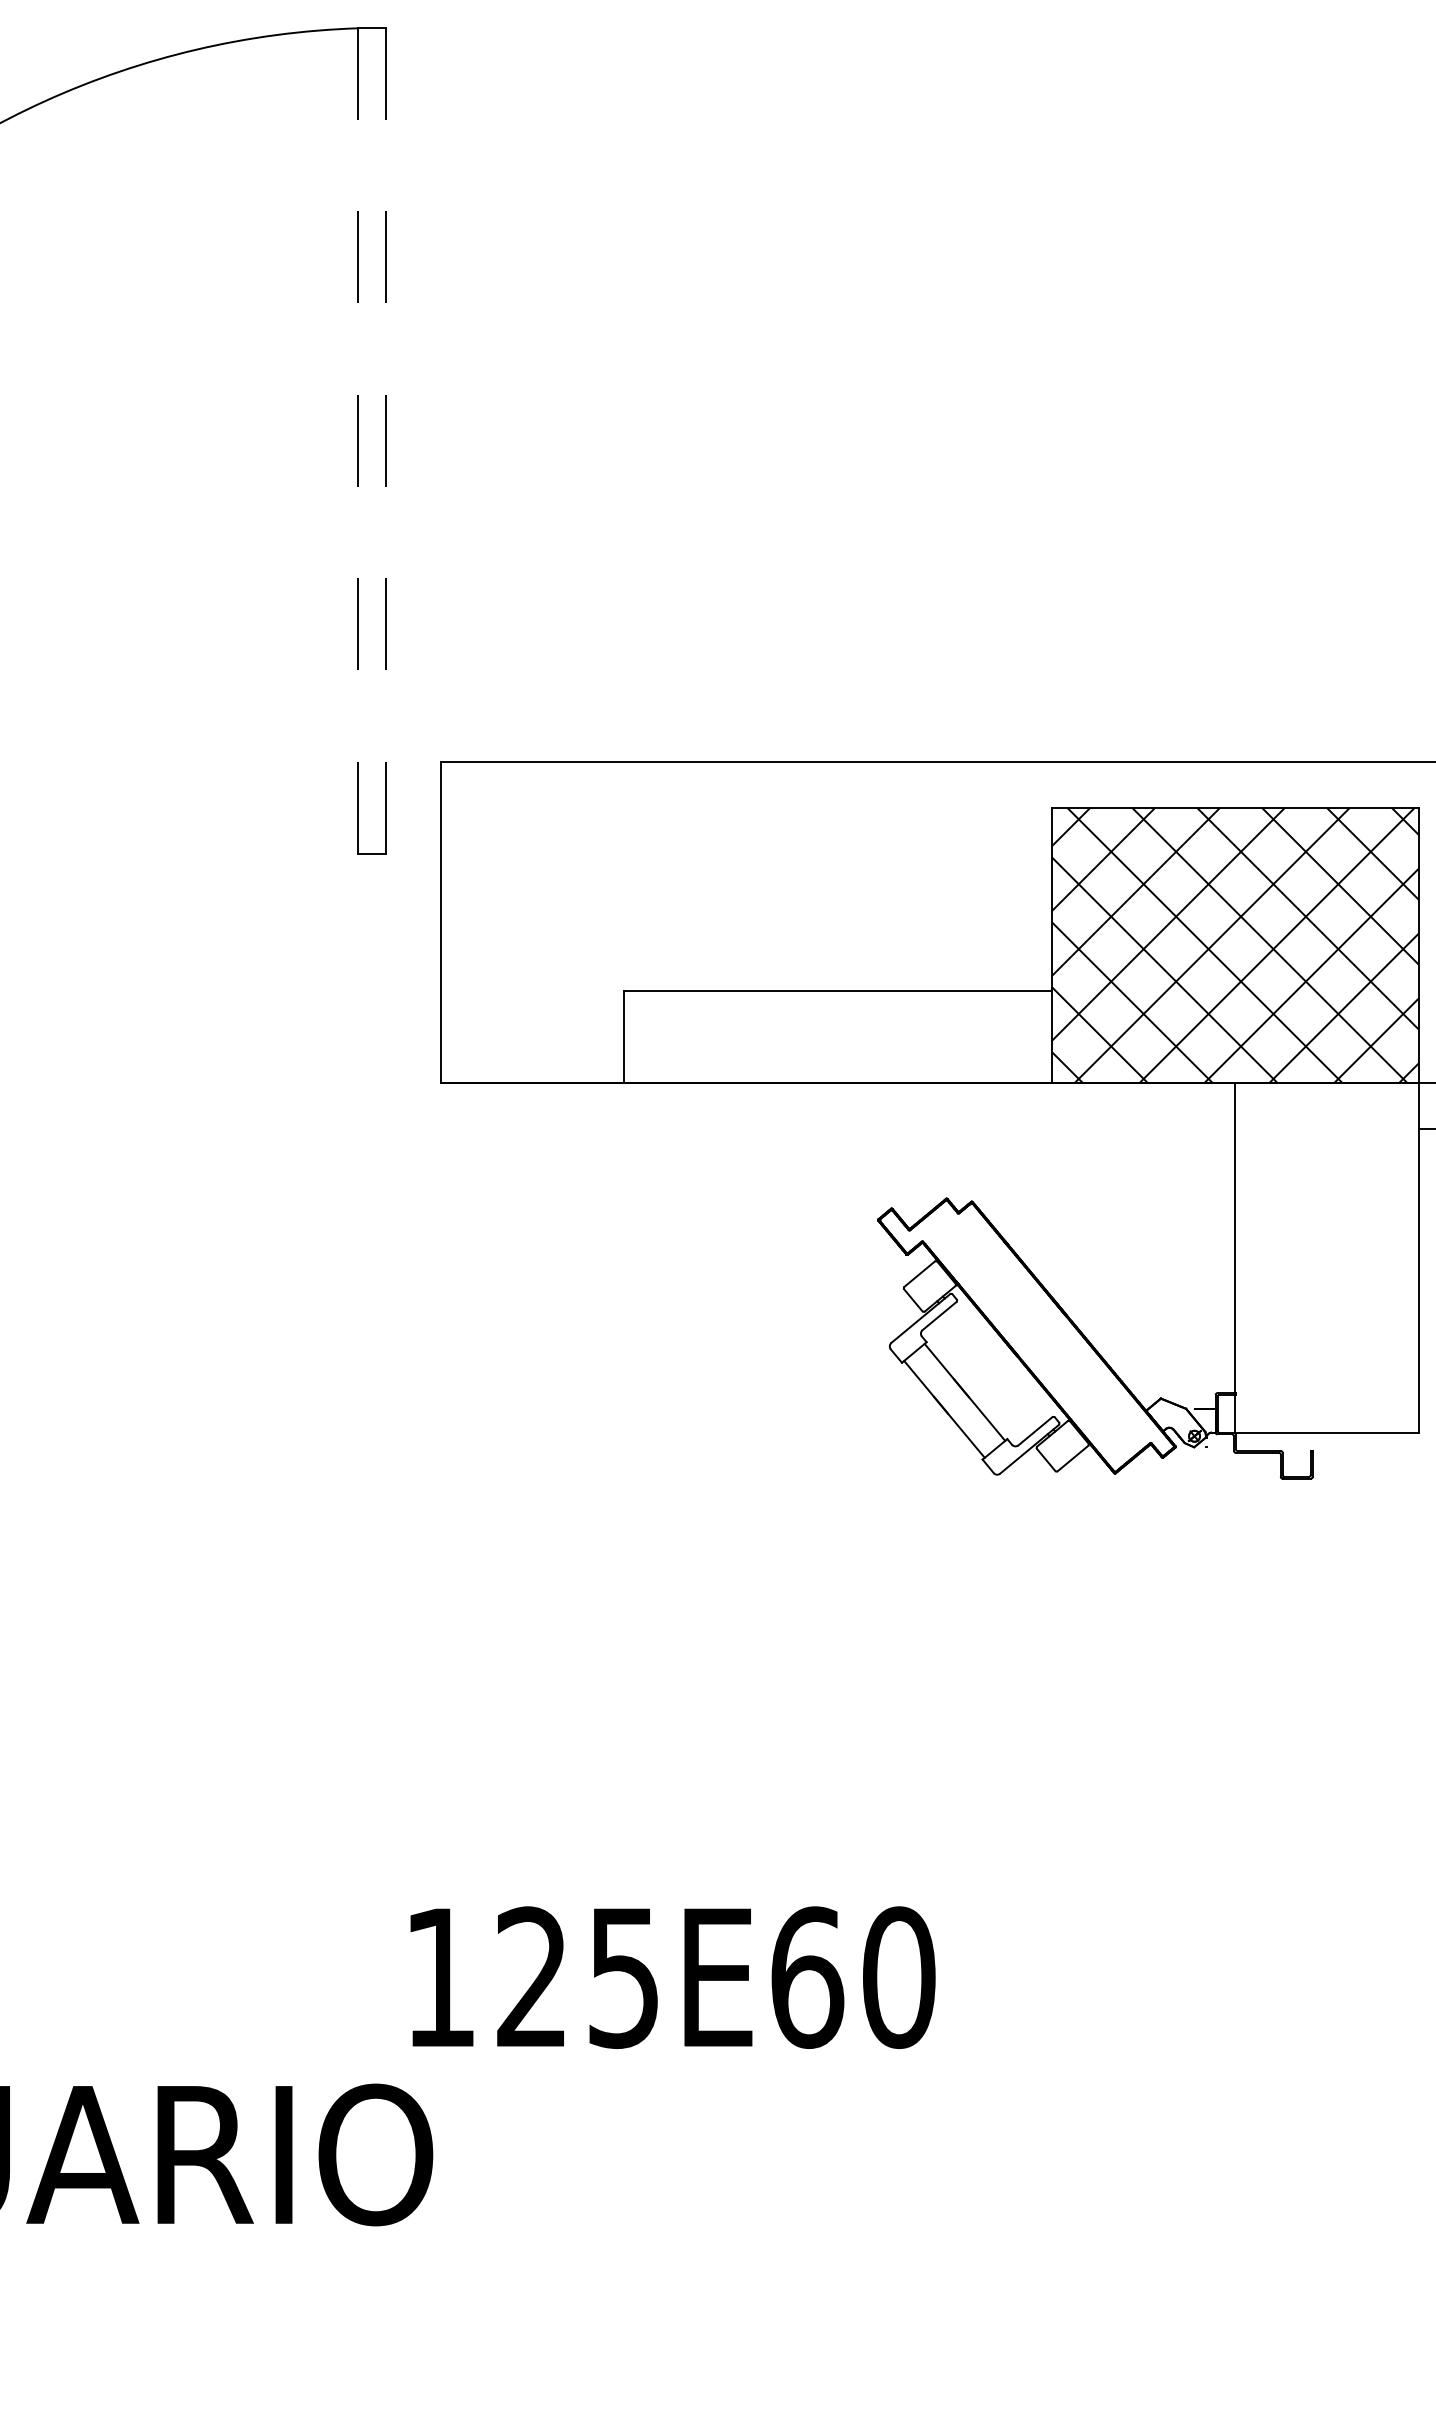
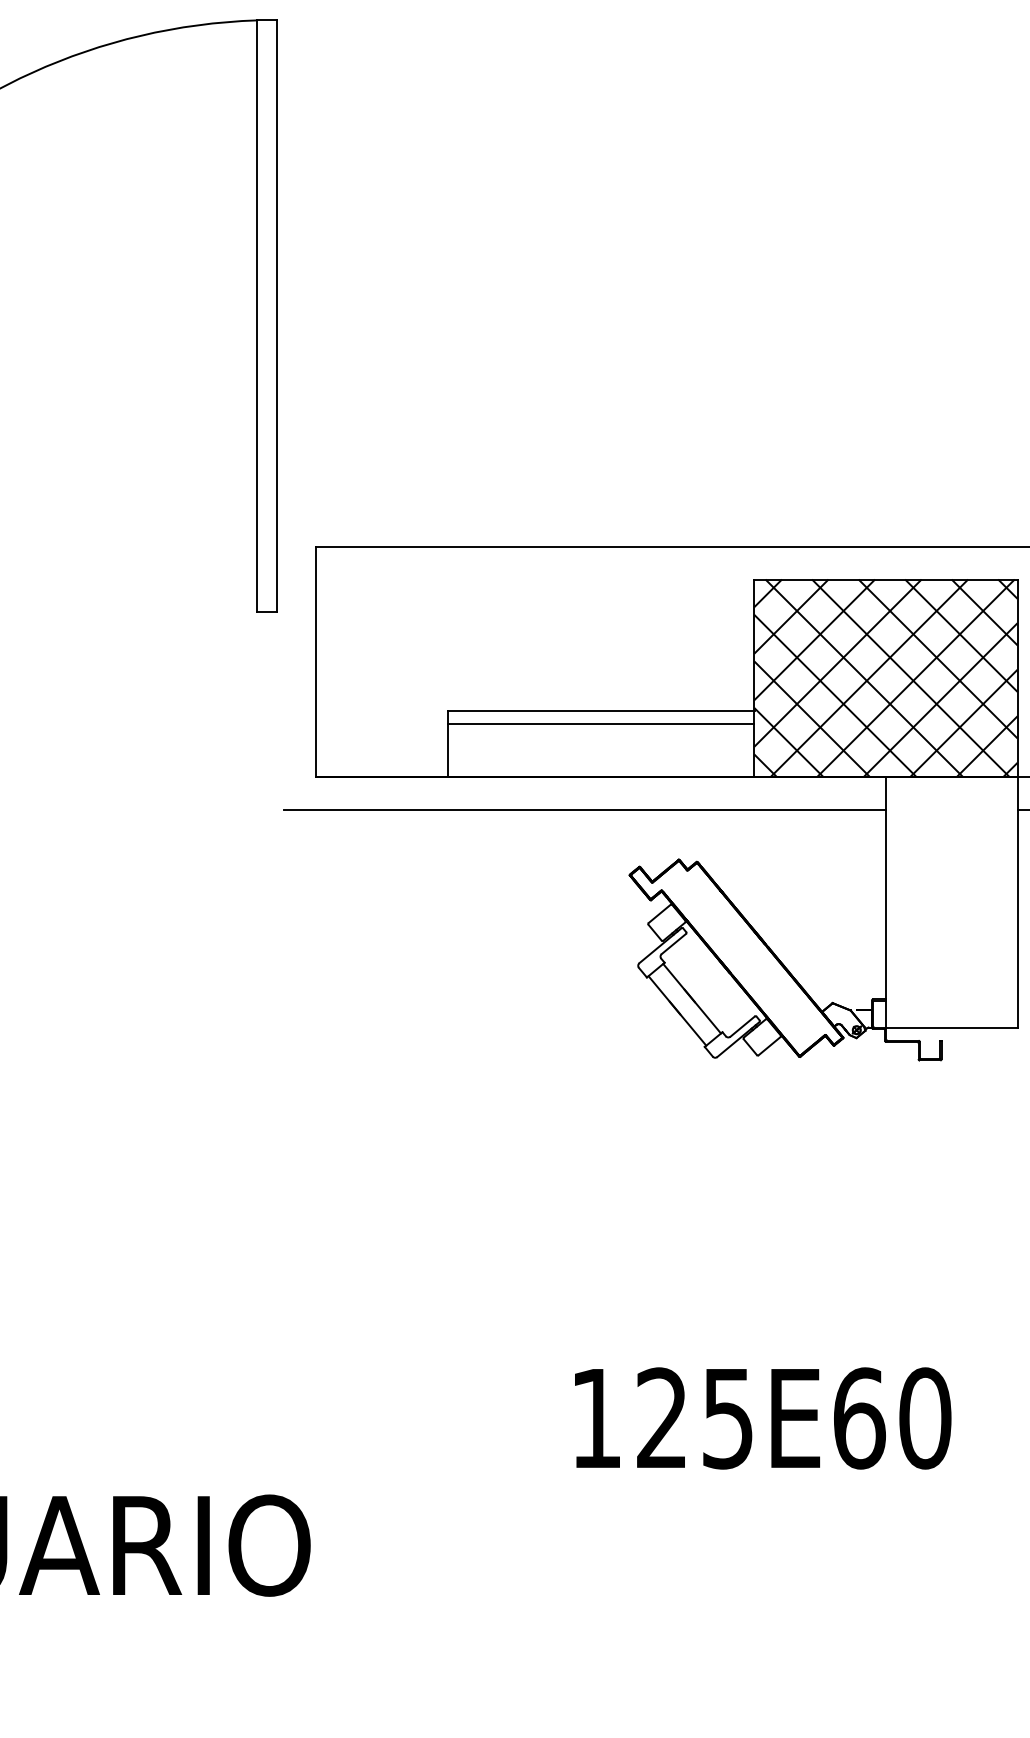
line: (358, 440) -> (257, 316), dashed -> solid
line: (385, 440) -> (276, 316), dashed -> solid
line: (837, 1009) -> (600, 724), added
line: (815, 1129) -> (584, 810), added
text: (672, 1977) -> (762, 1418), moved

